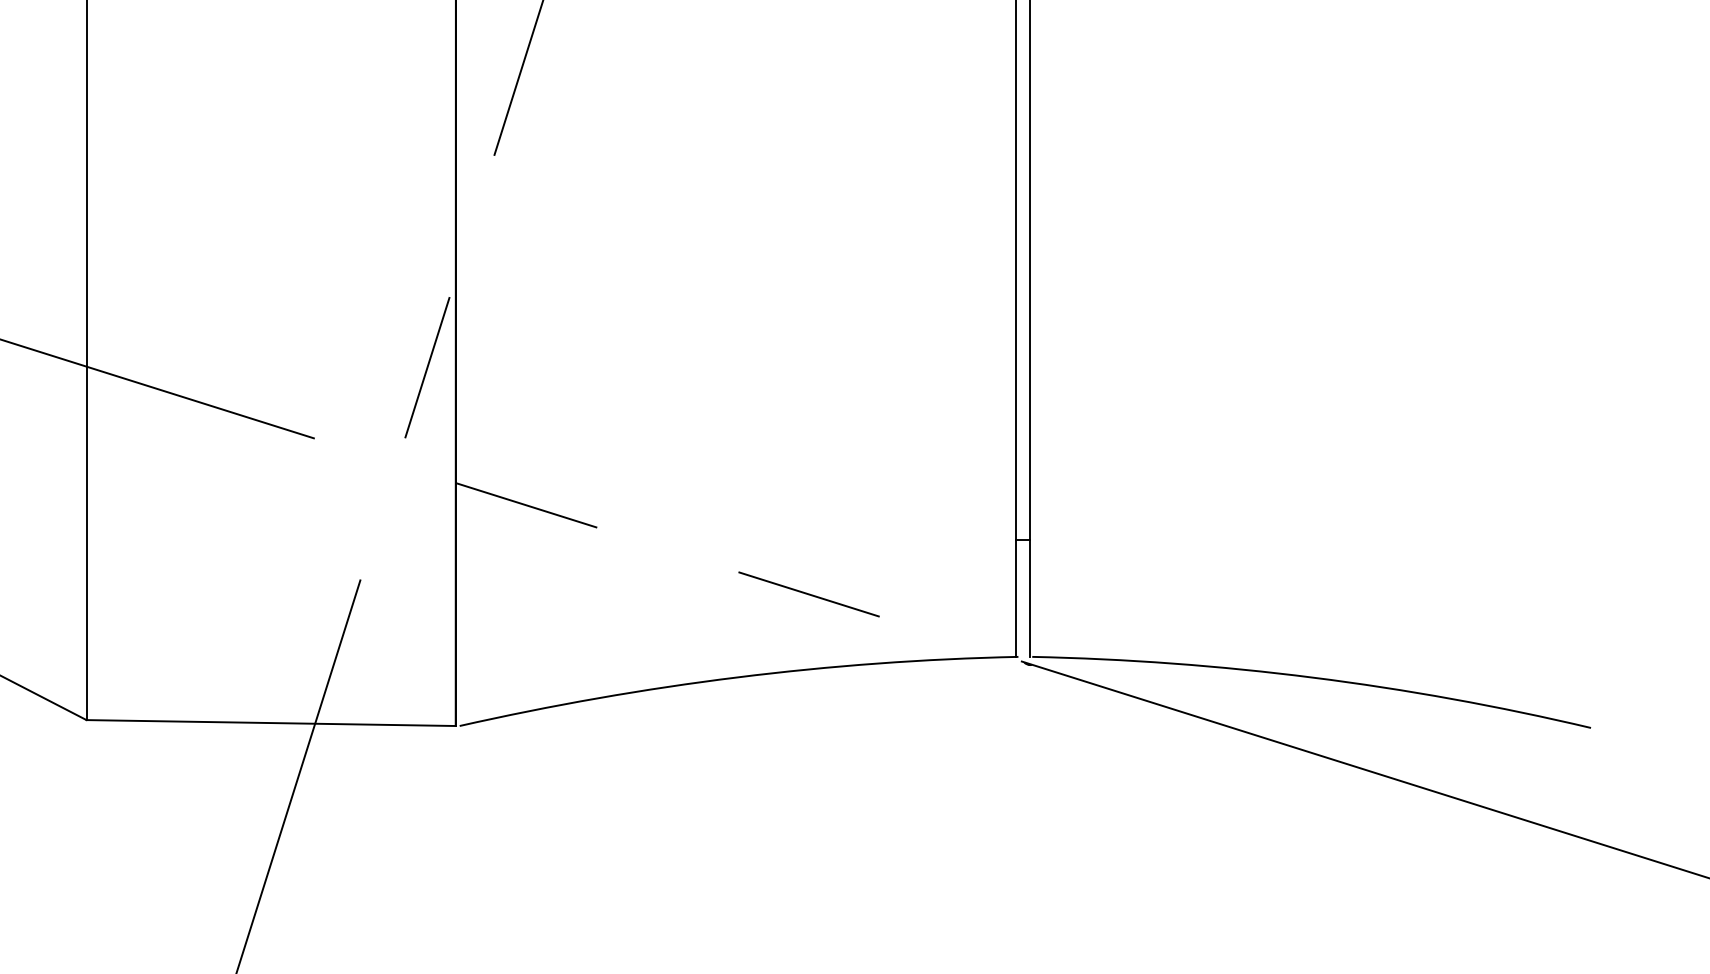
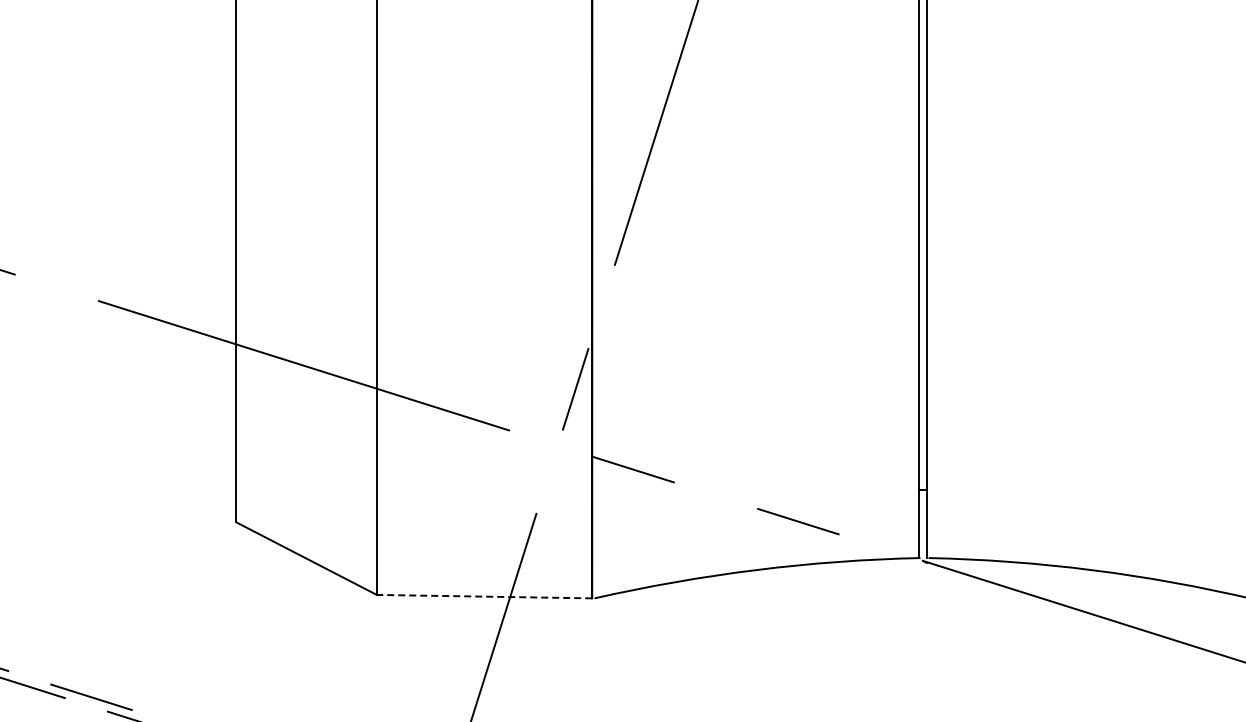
line: (271, 722) -> (484, 596), solid -> dashed

